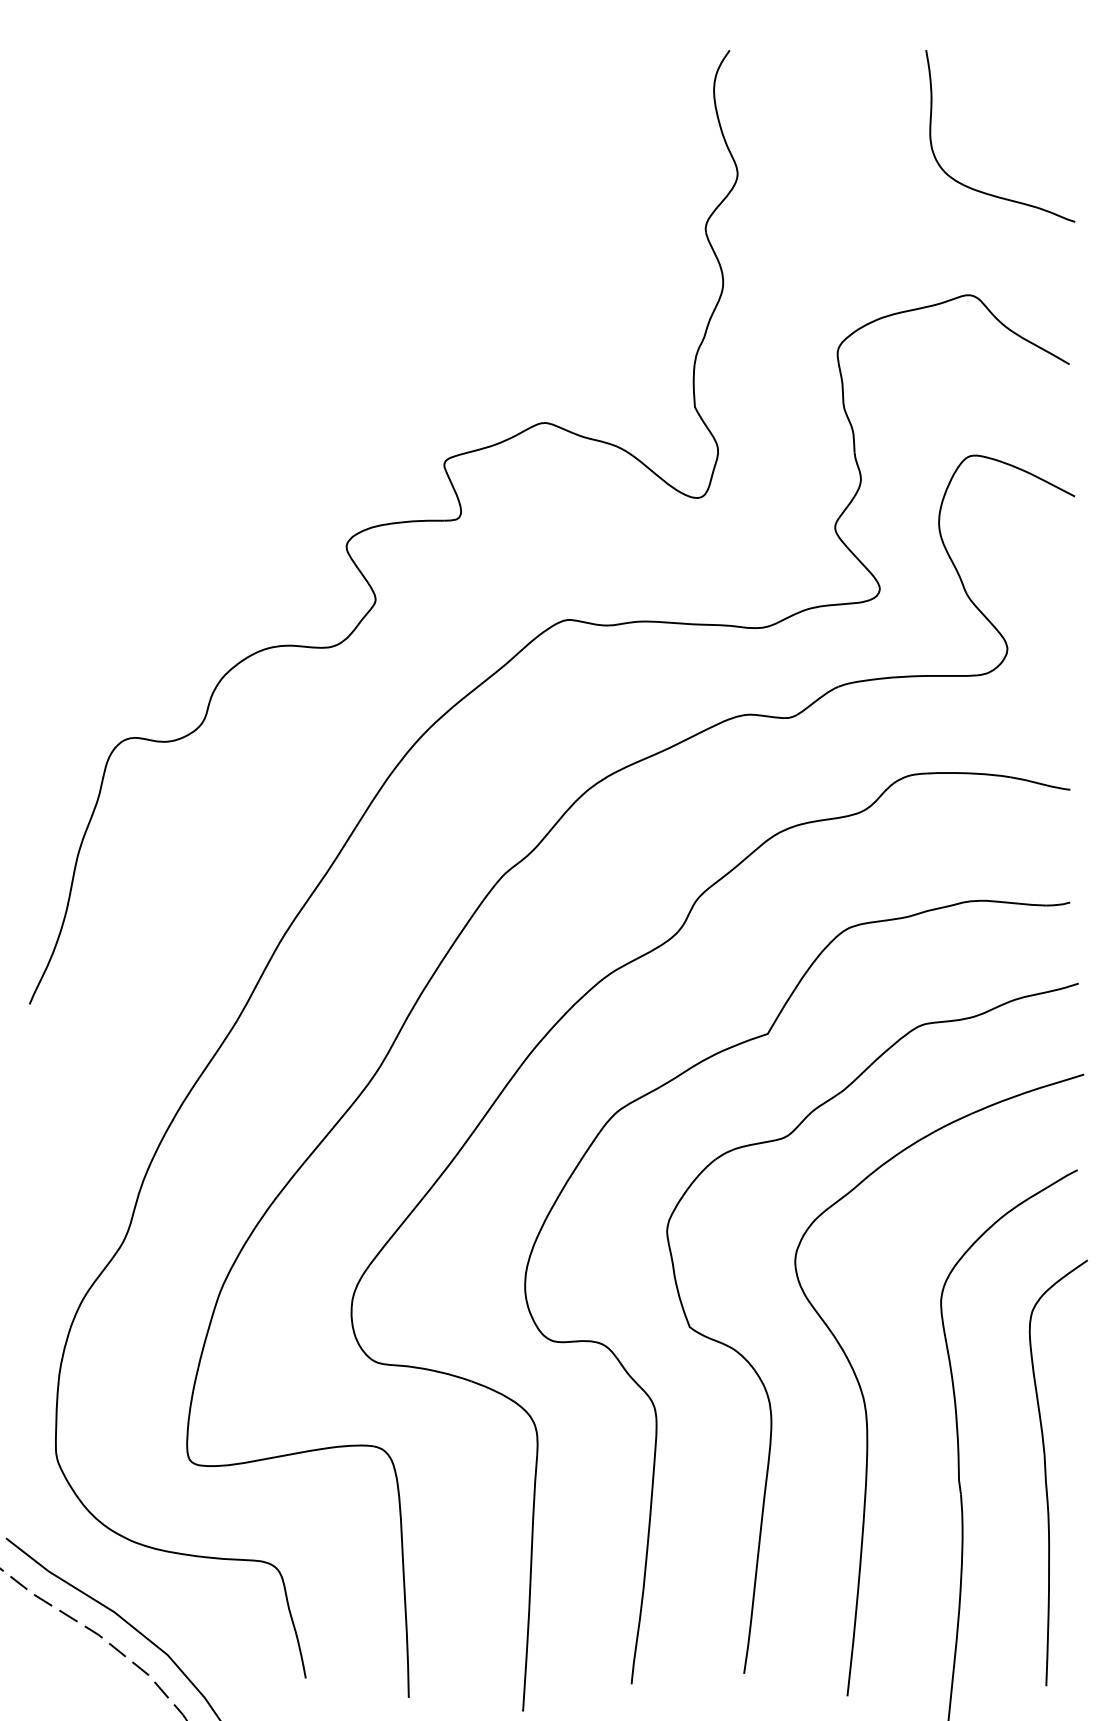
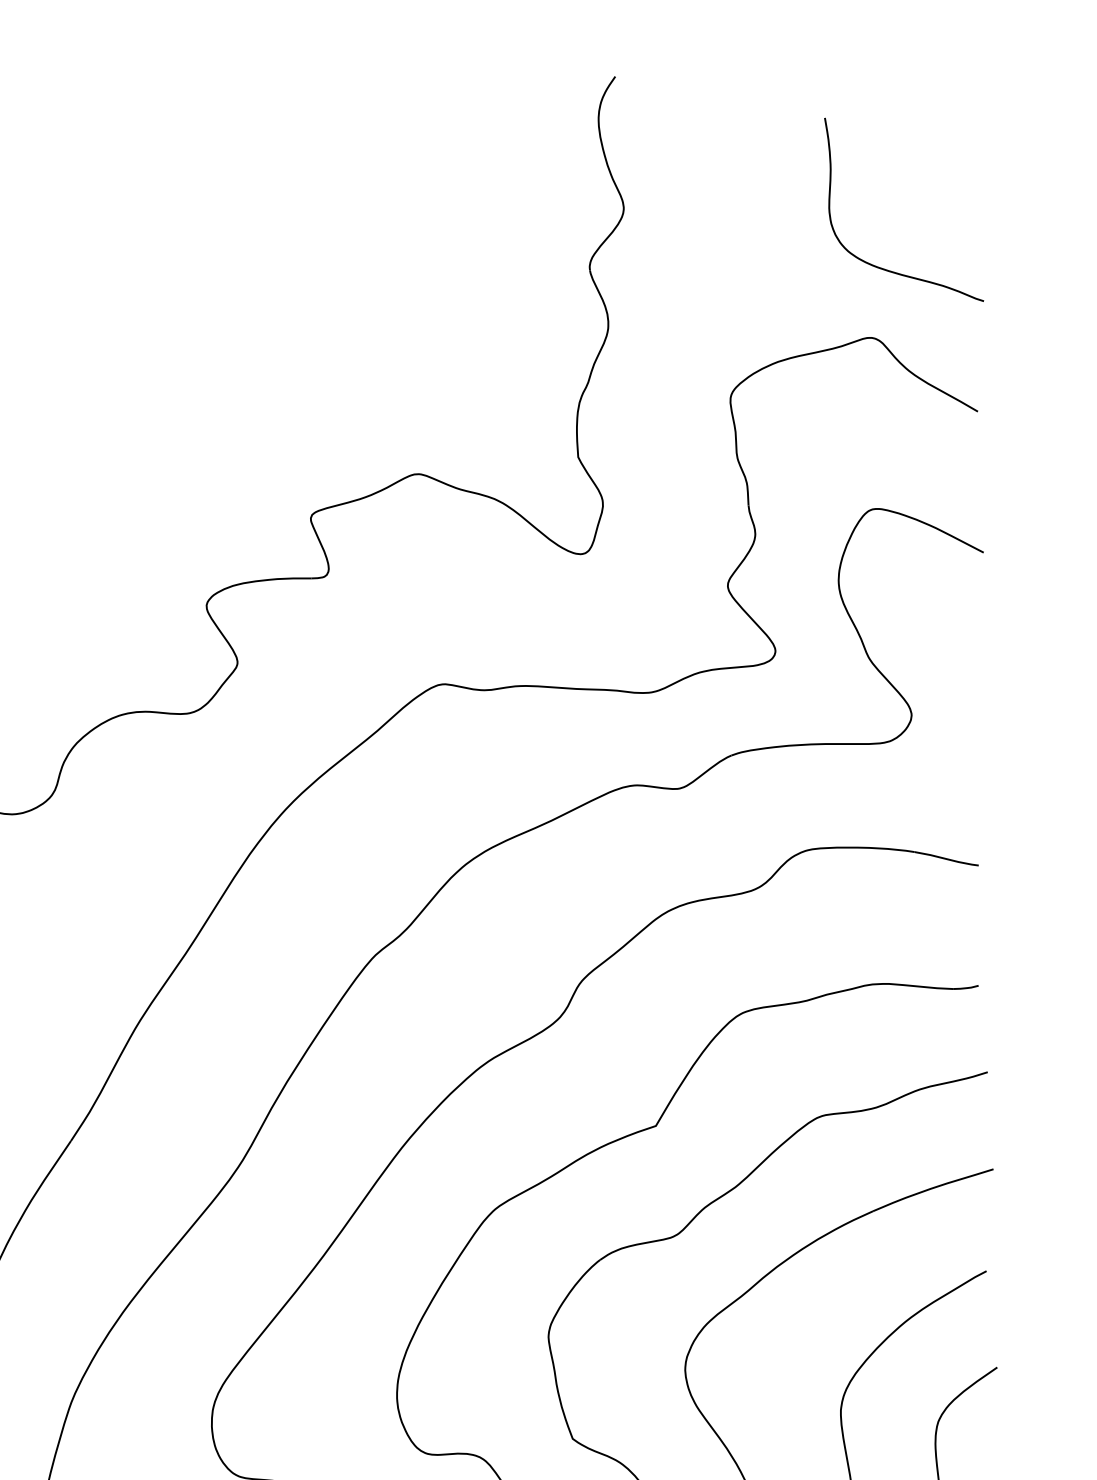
curve: (983, 191) -> (886, 268), moved

